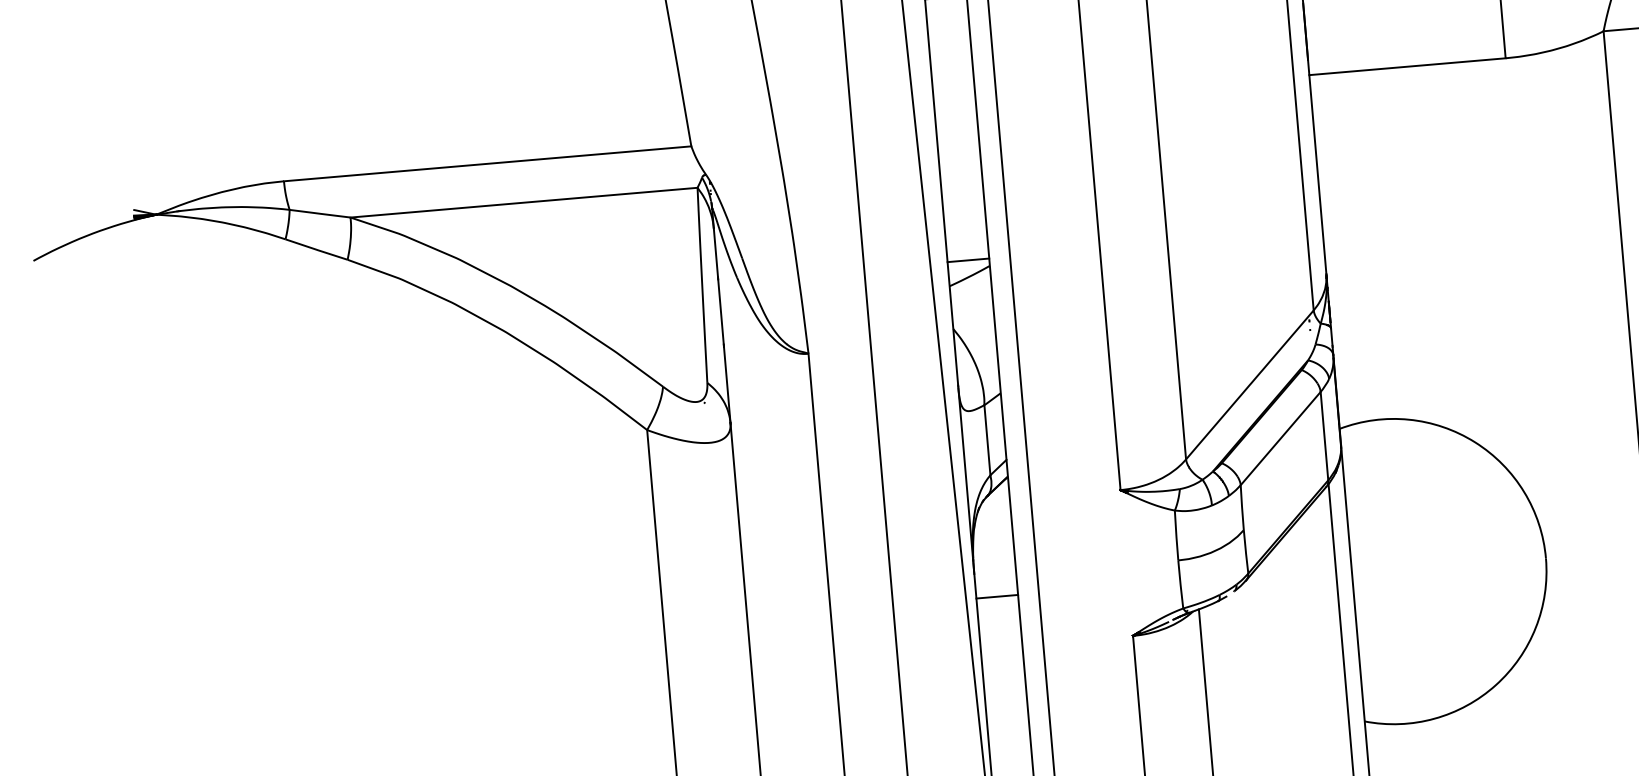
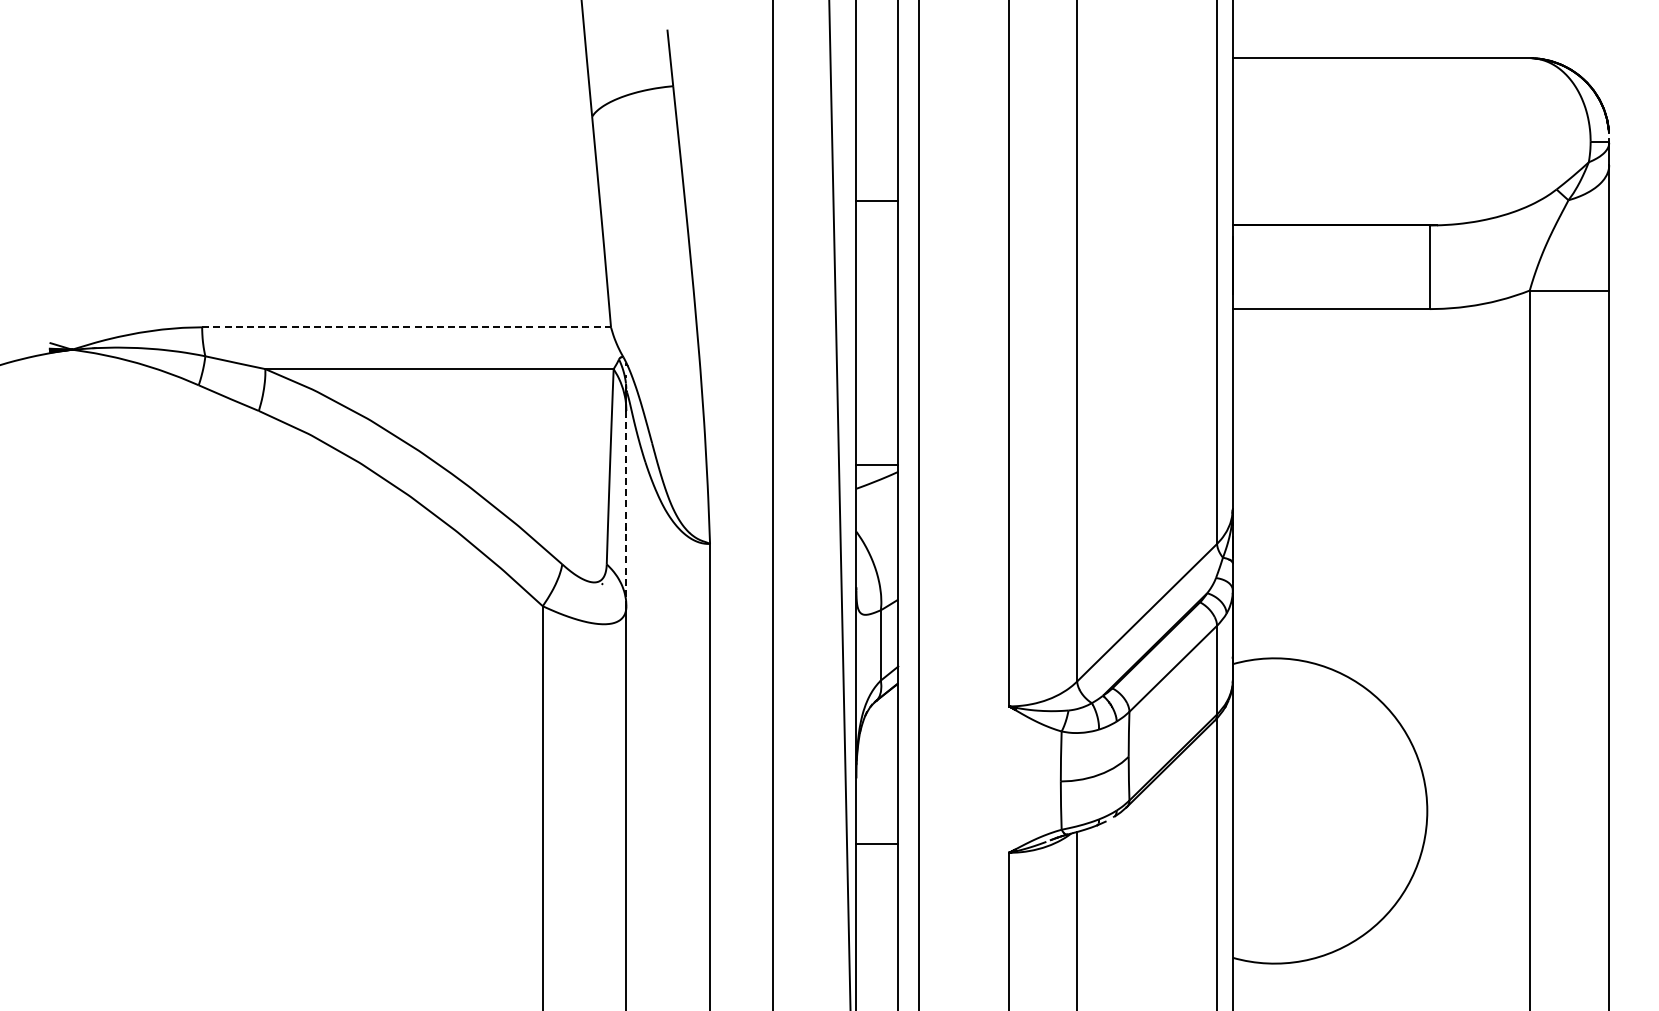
line: (488, 163) -> (407, 327), solid -> dashed
line: (722, 325) -> (626, 508), solid -> dashed
line: (997, 597) -> (877, 844), moved

